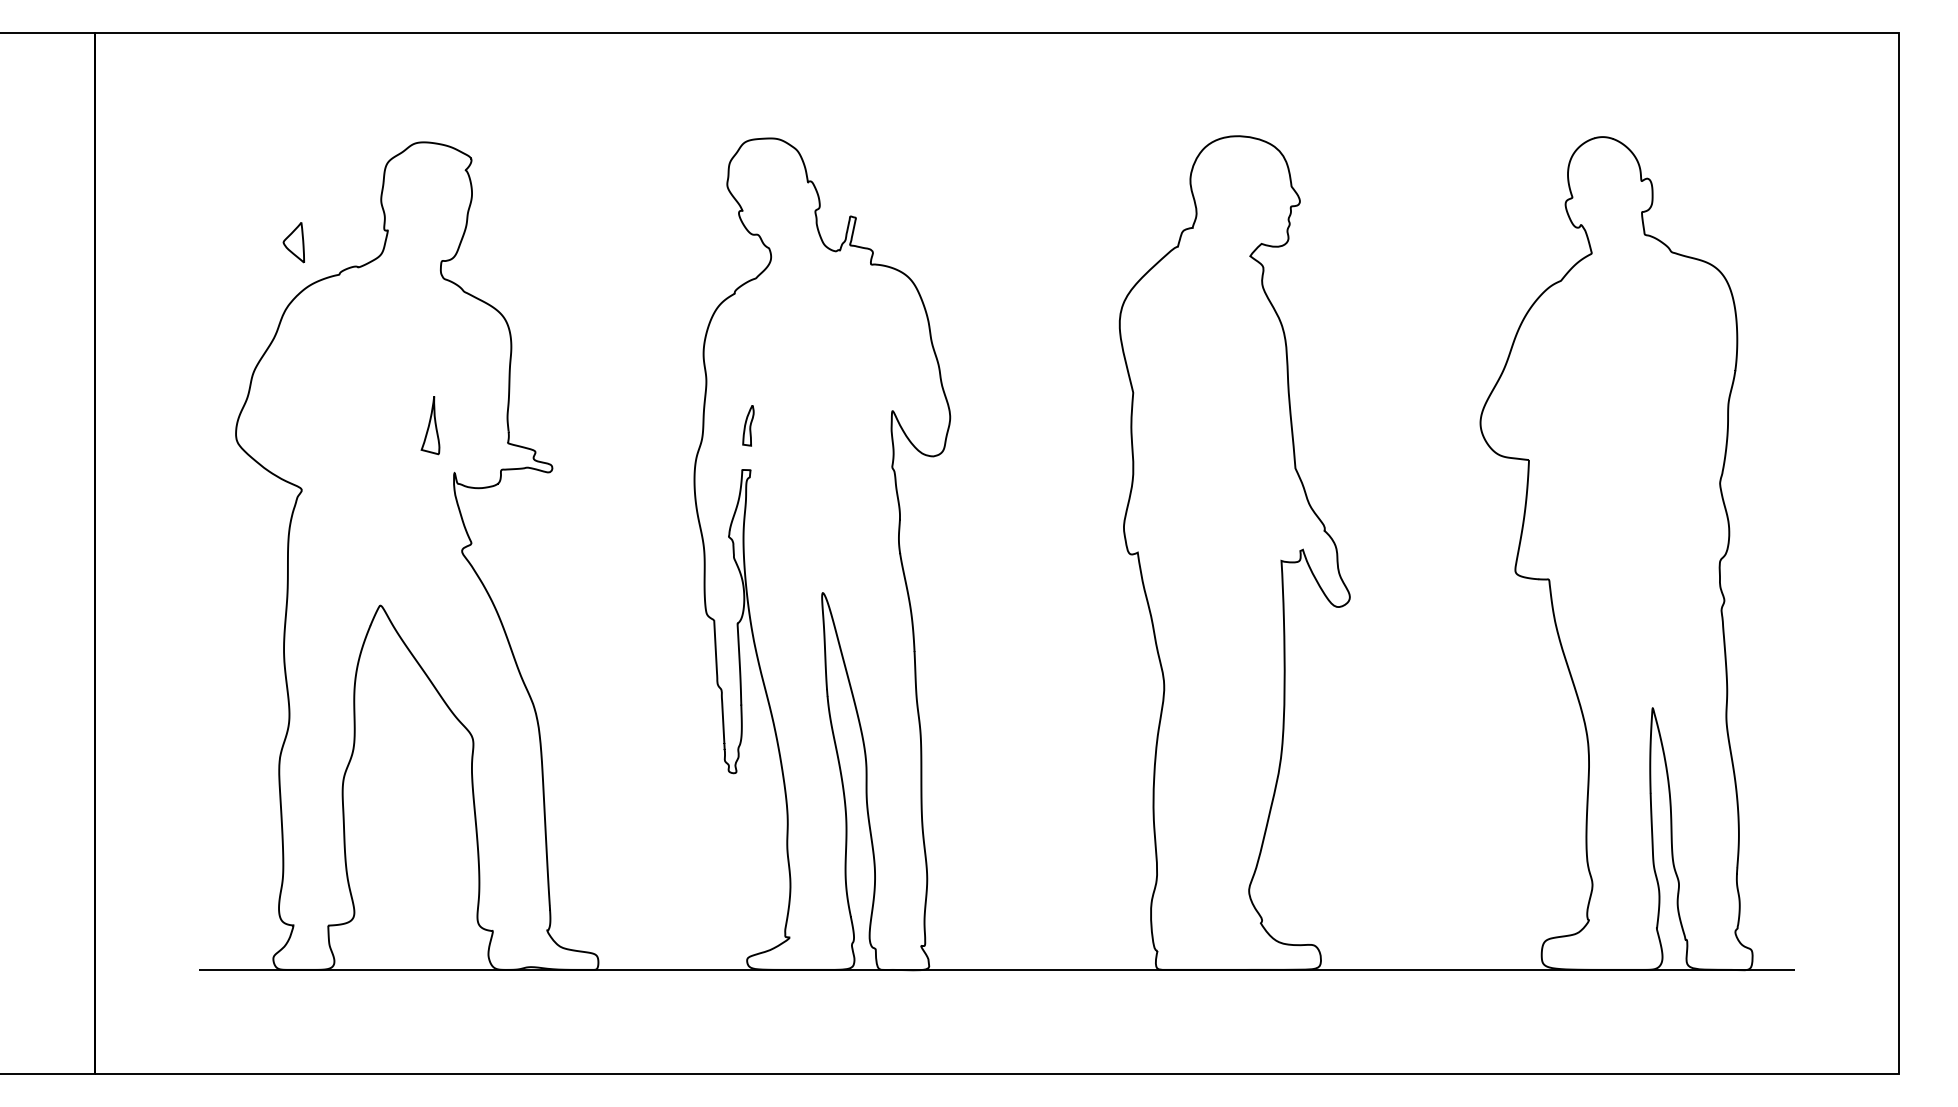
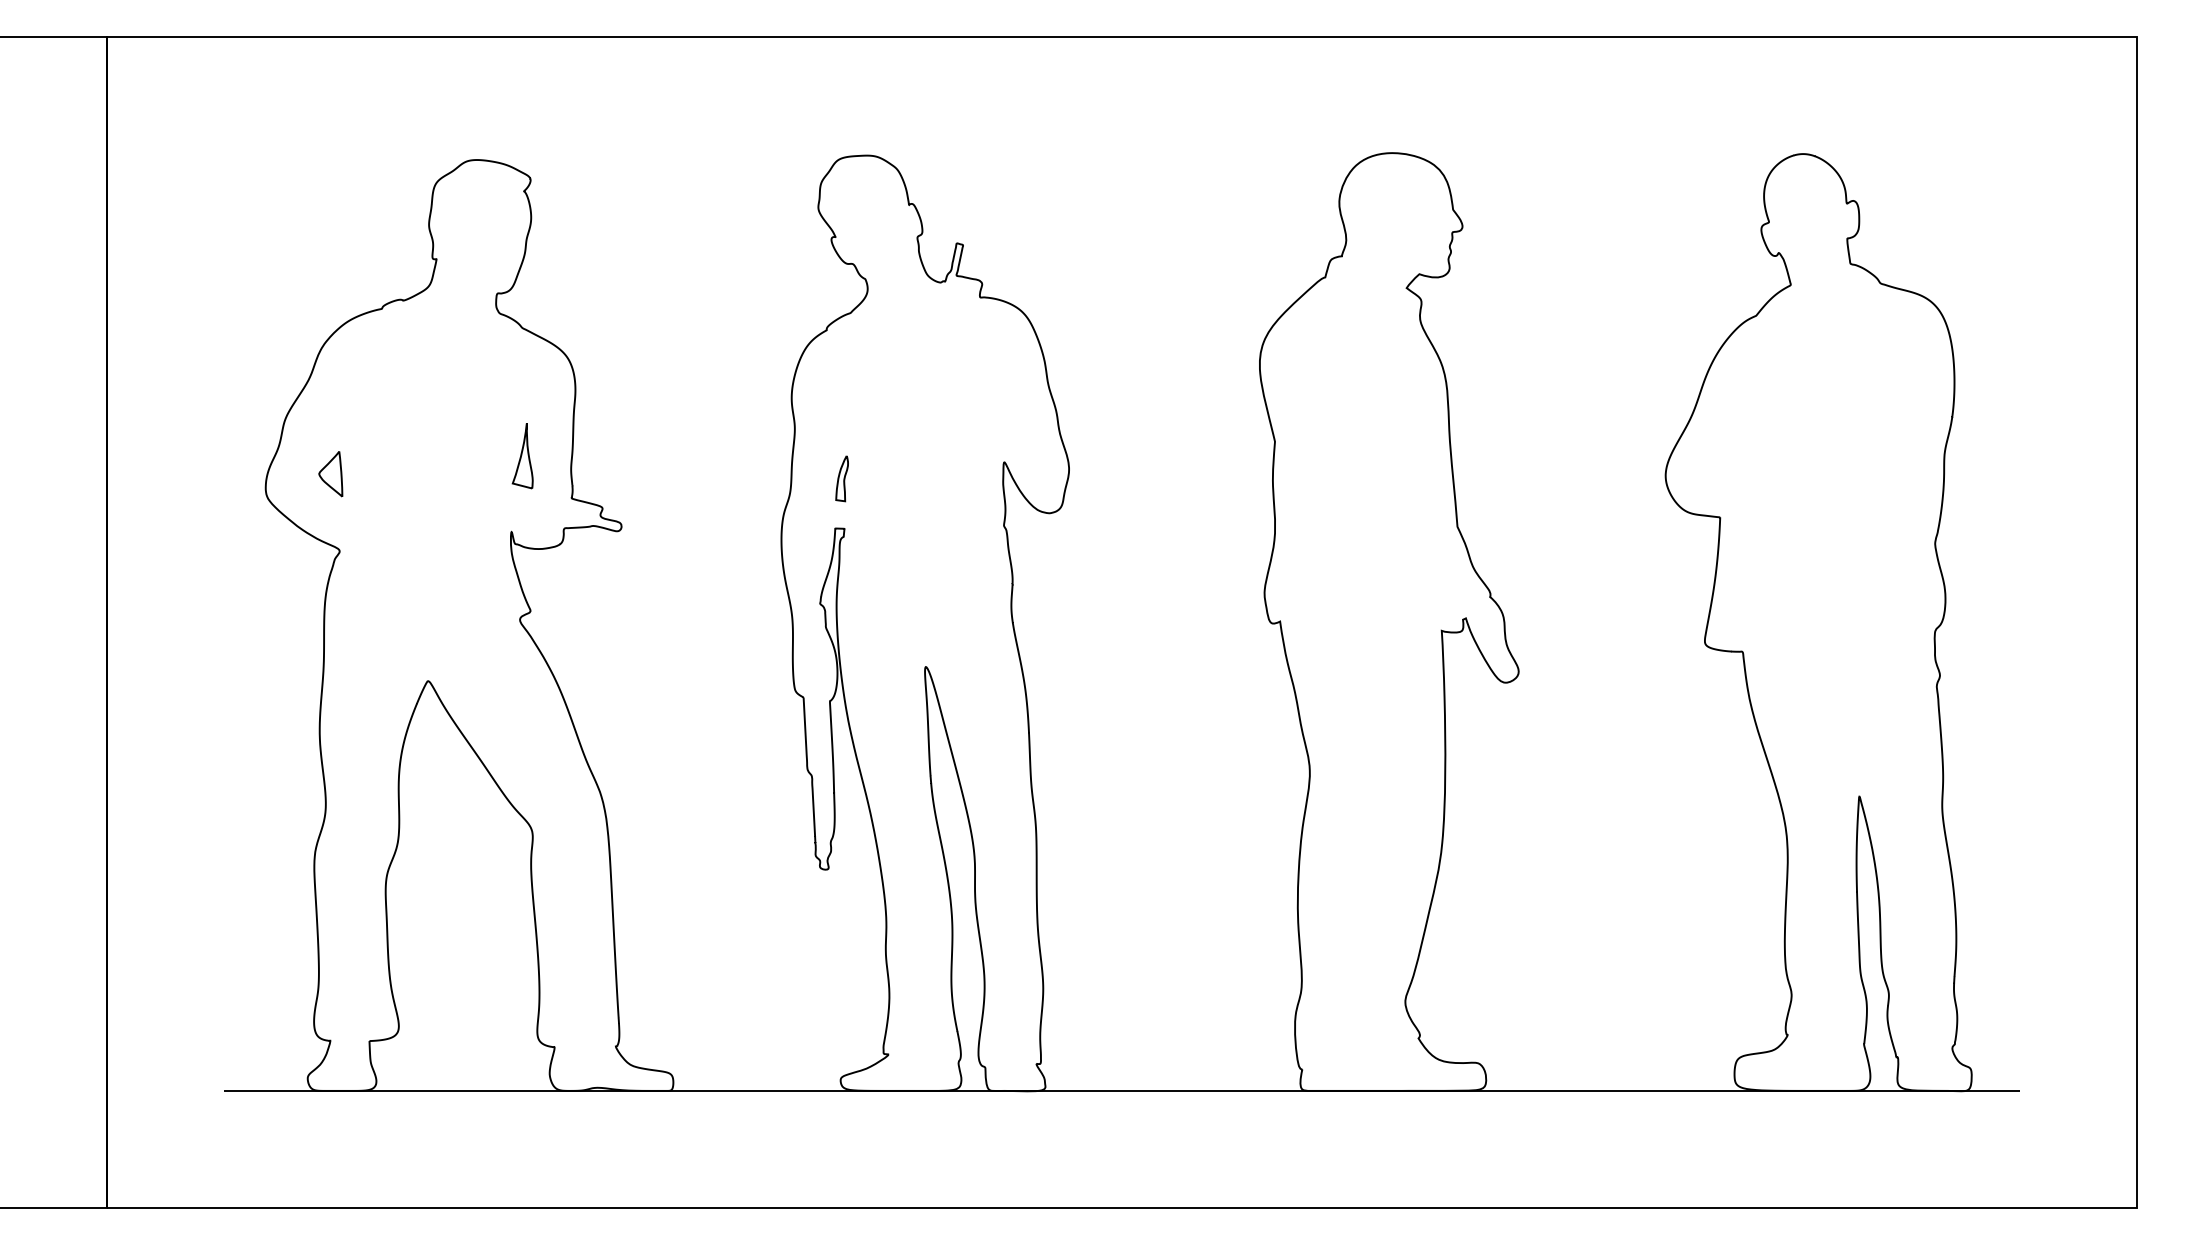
part: (293, 242) -> (330, 474), moved
part: (430, 425) -> (522, 456), moved

